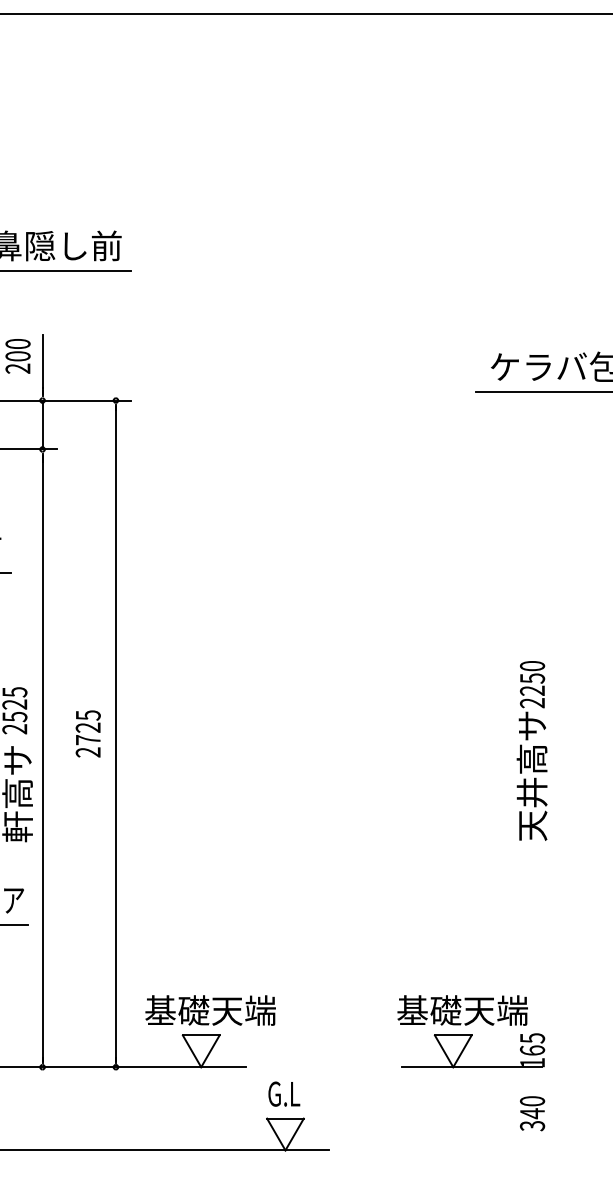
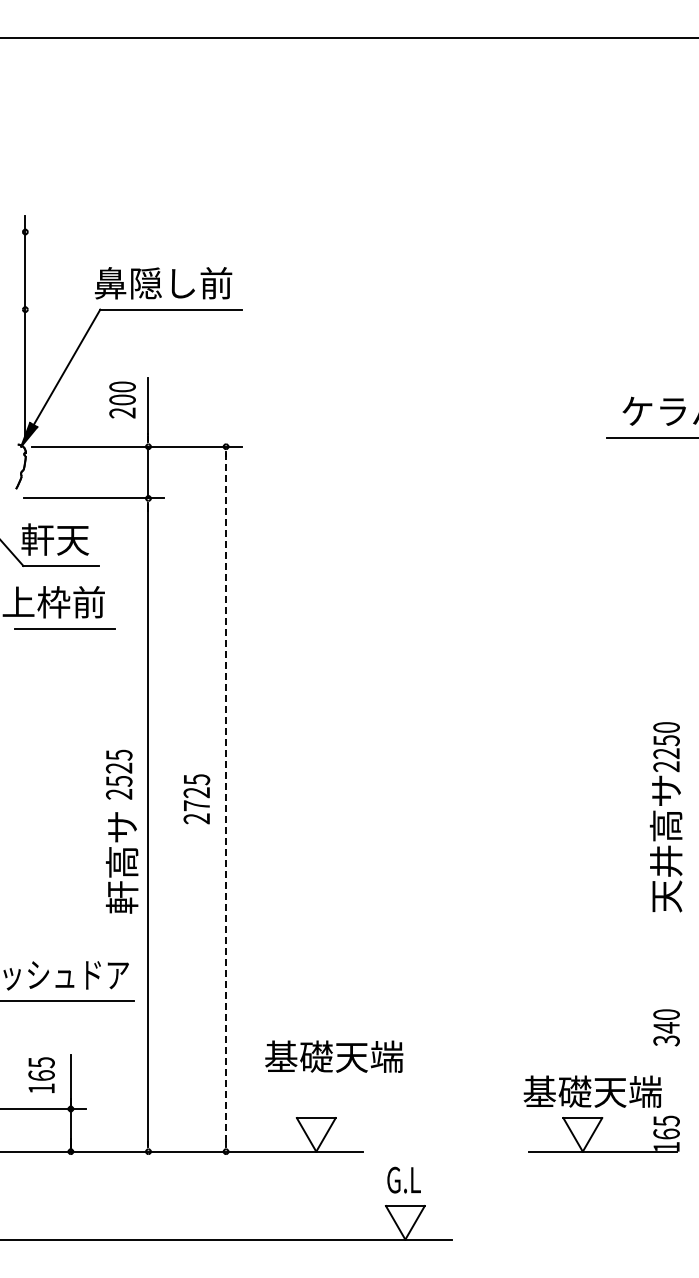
line: (116, 734) -> (226, 799), solid -> dashed
text: (210, 1010) -> (334, 1056), moved
text: (532, 1113) -> (666, 1027), moved

